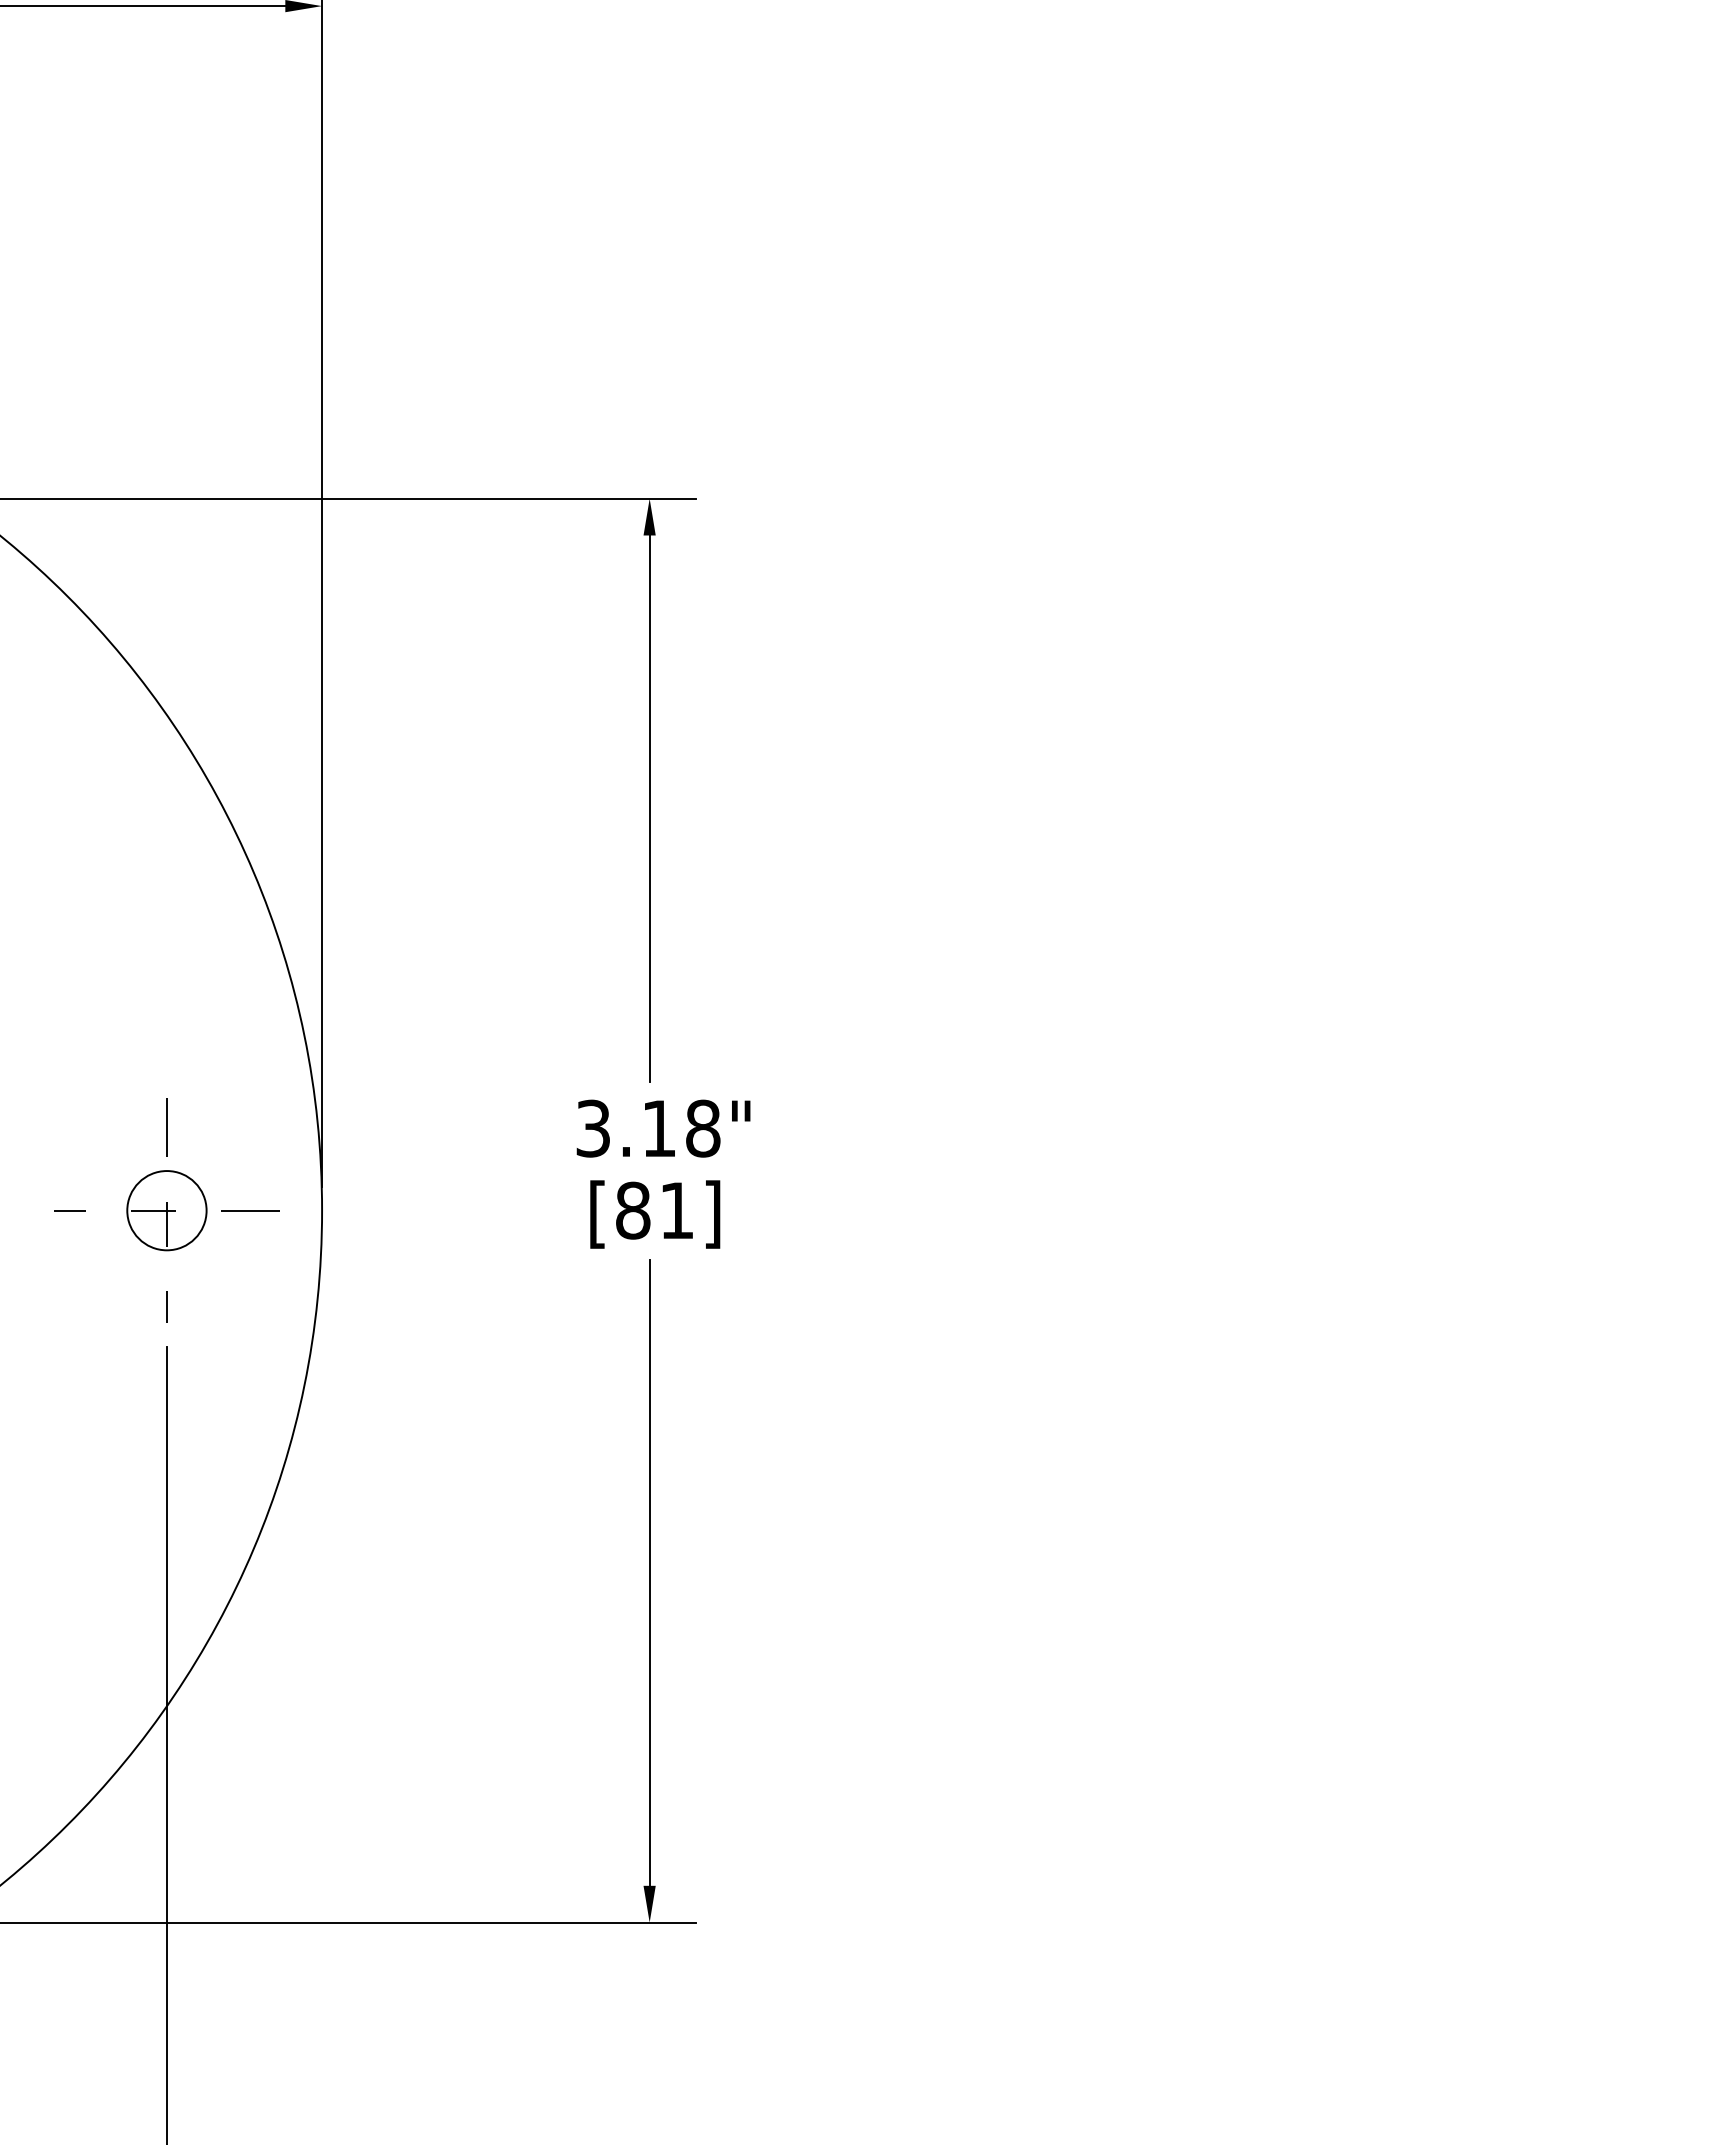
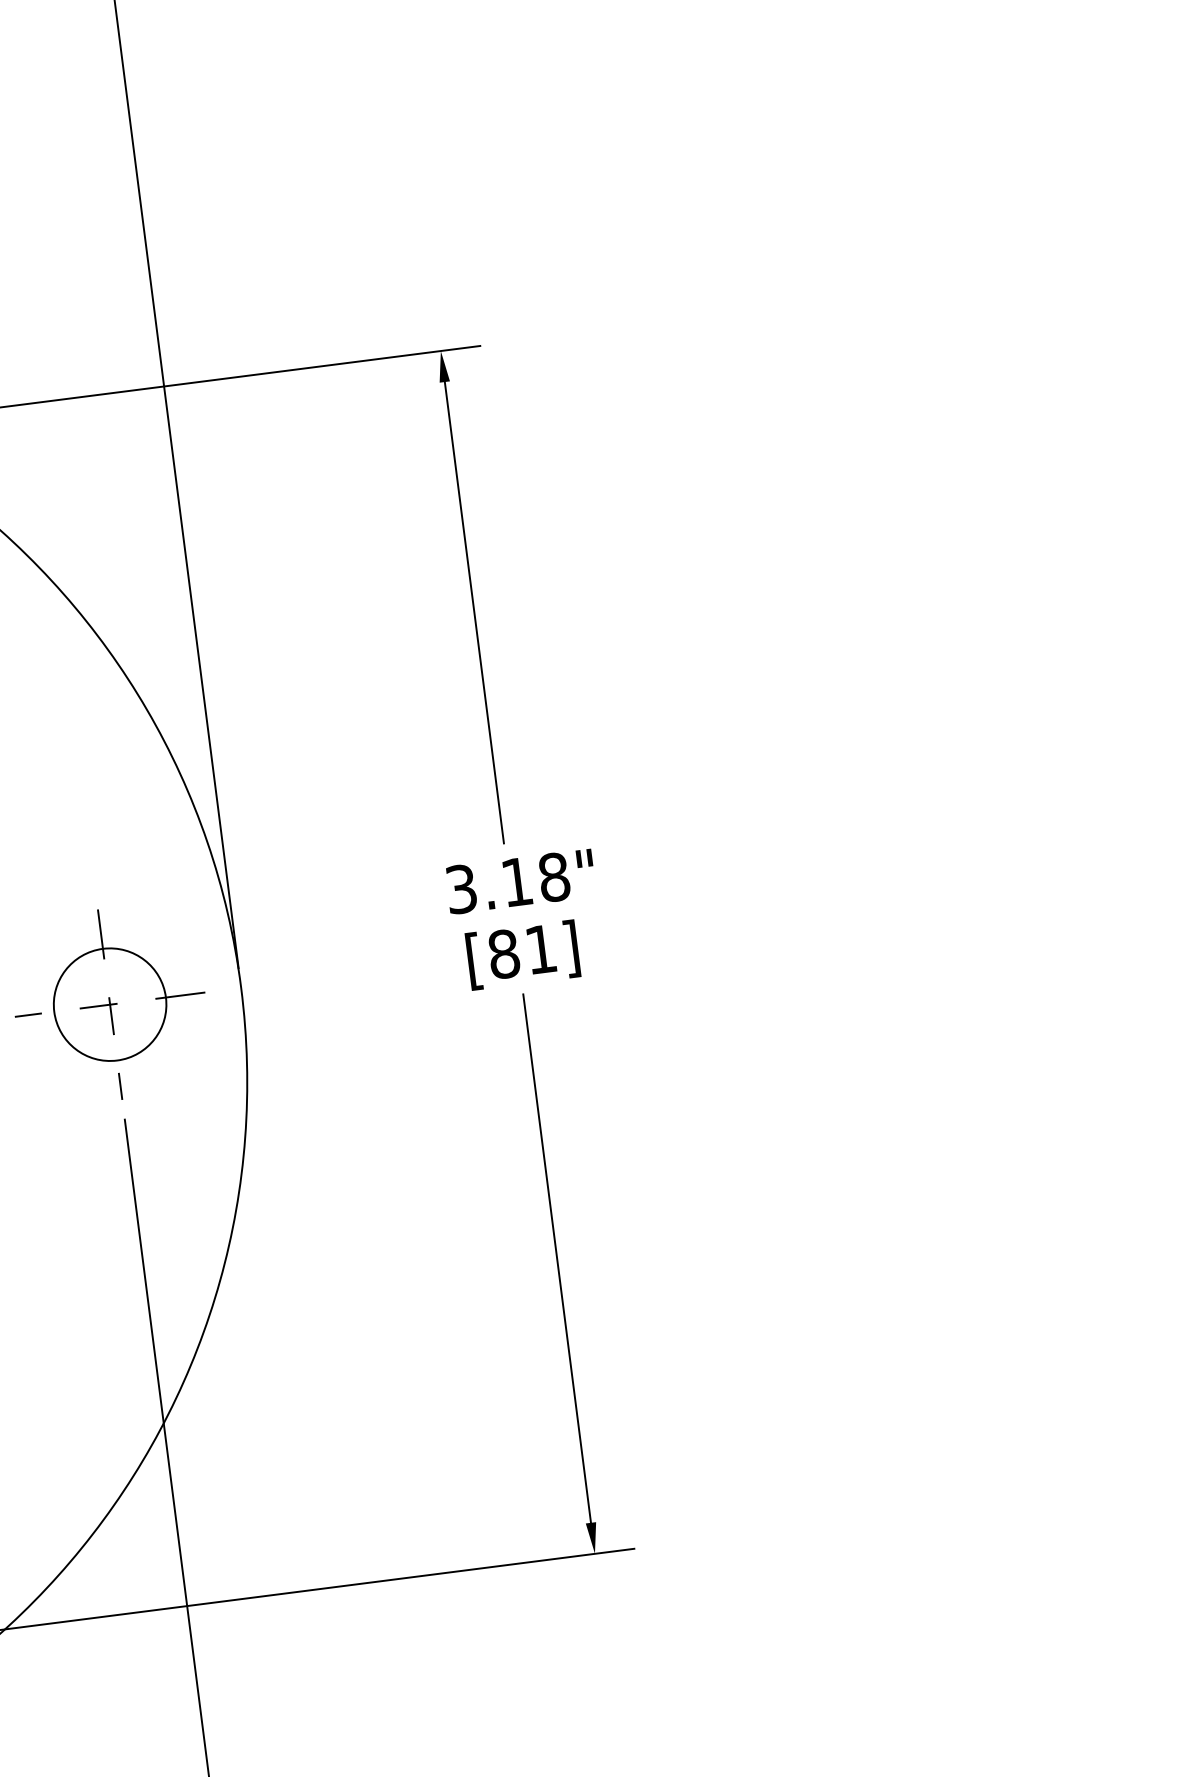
circle: (166, 1210) -> (109, 1004), size x1.67

